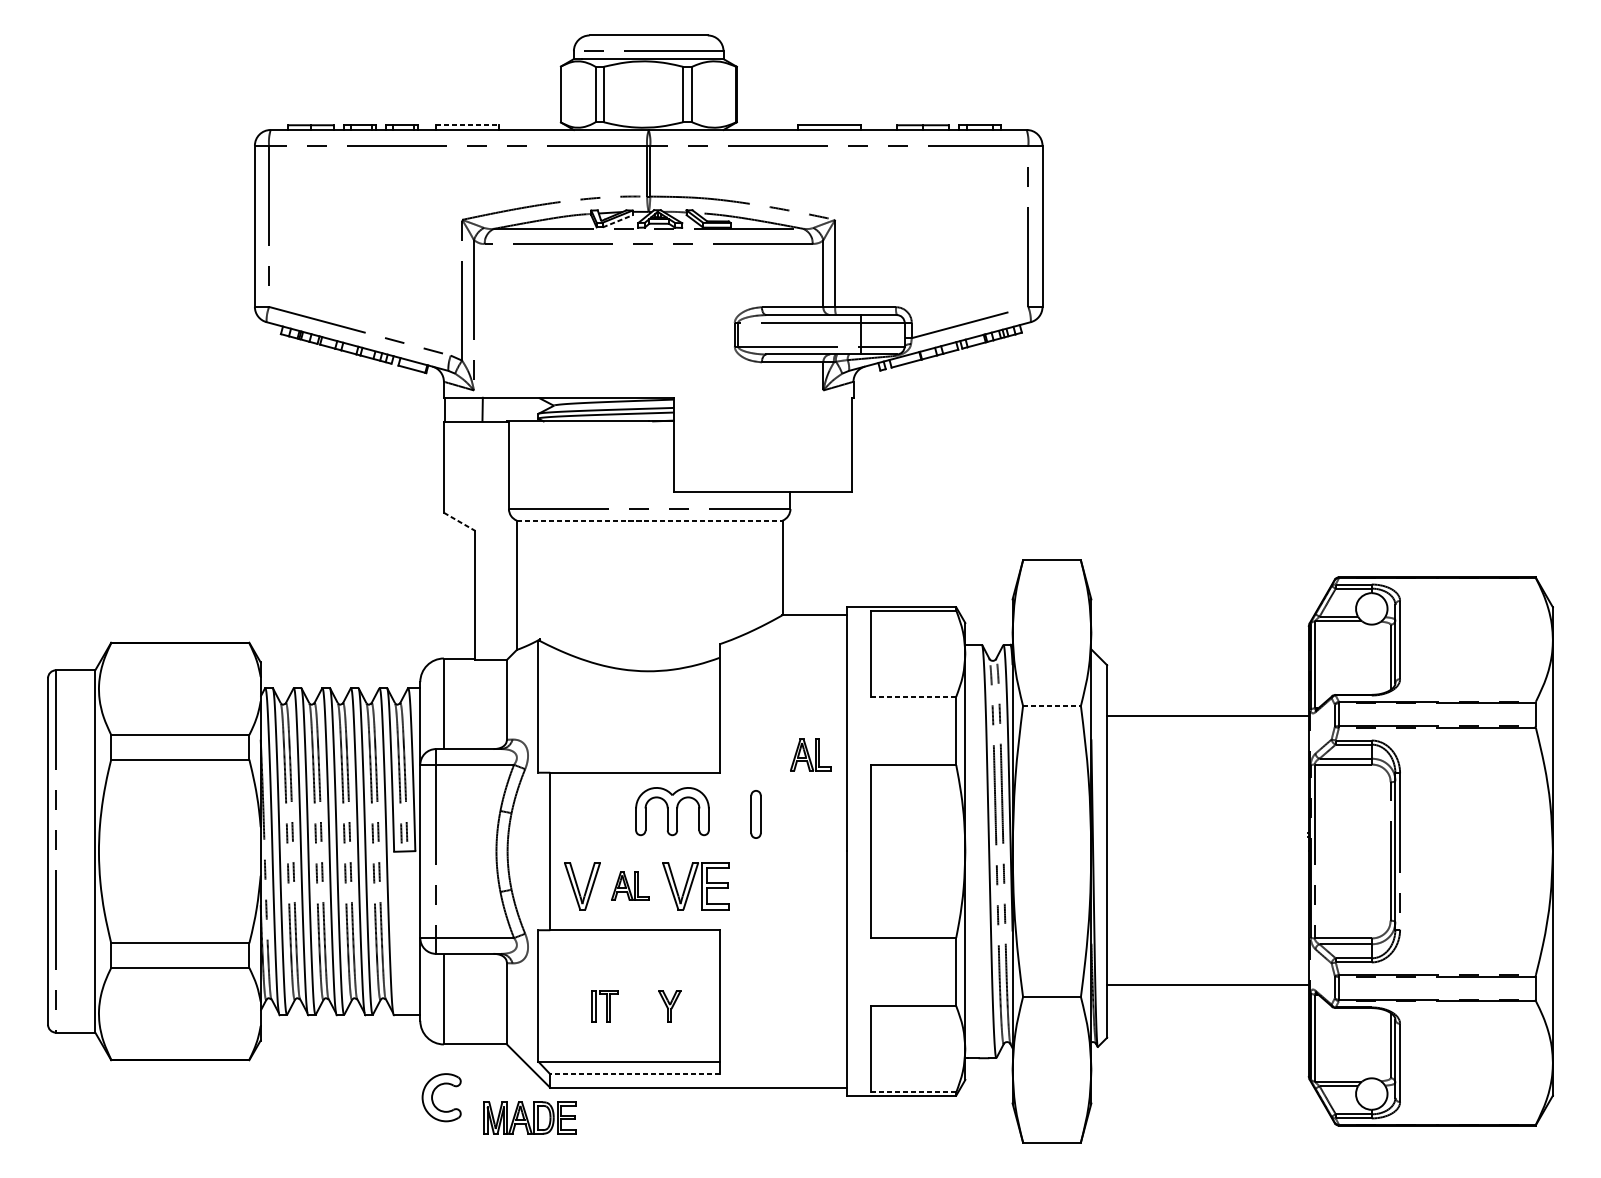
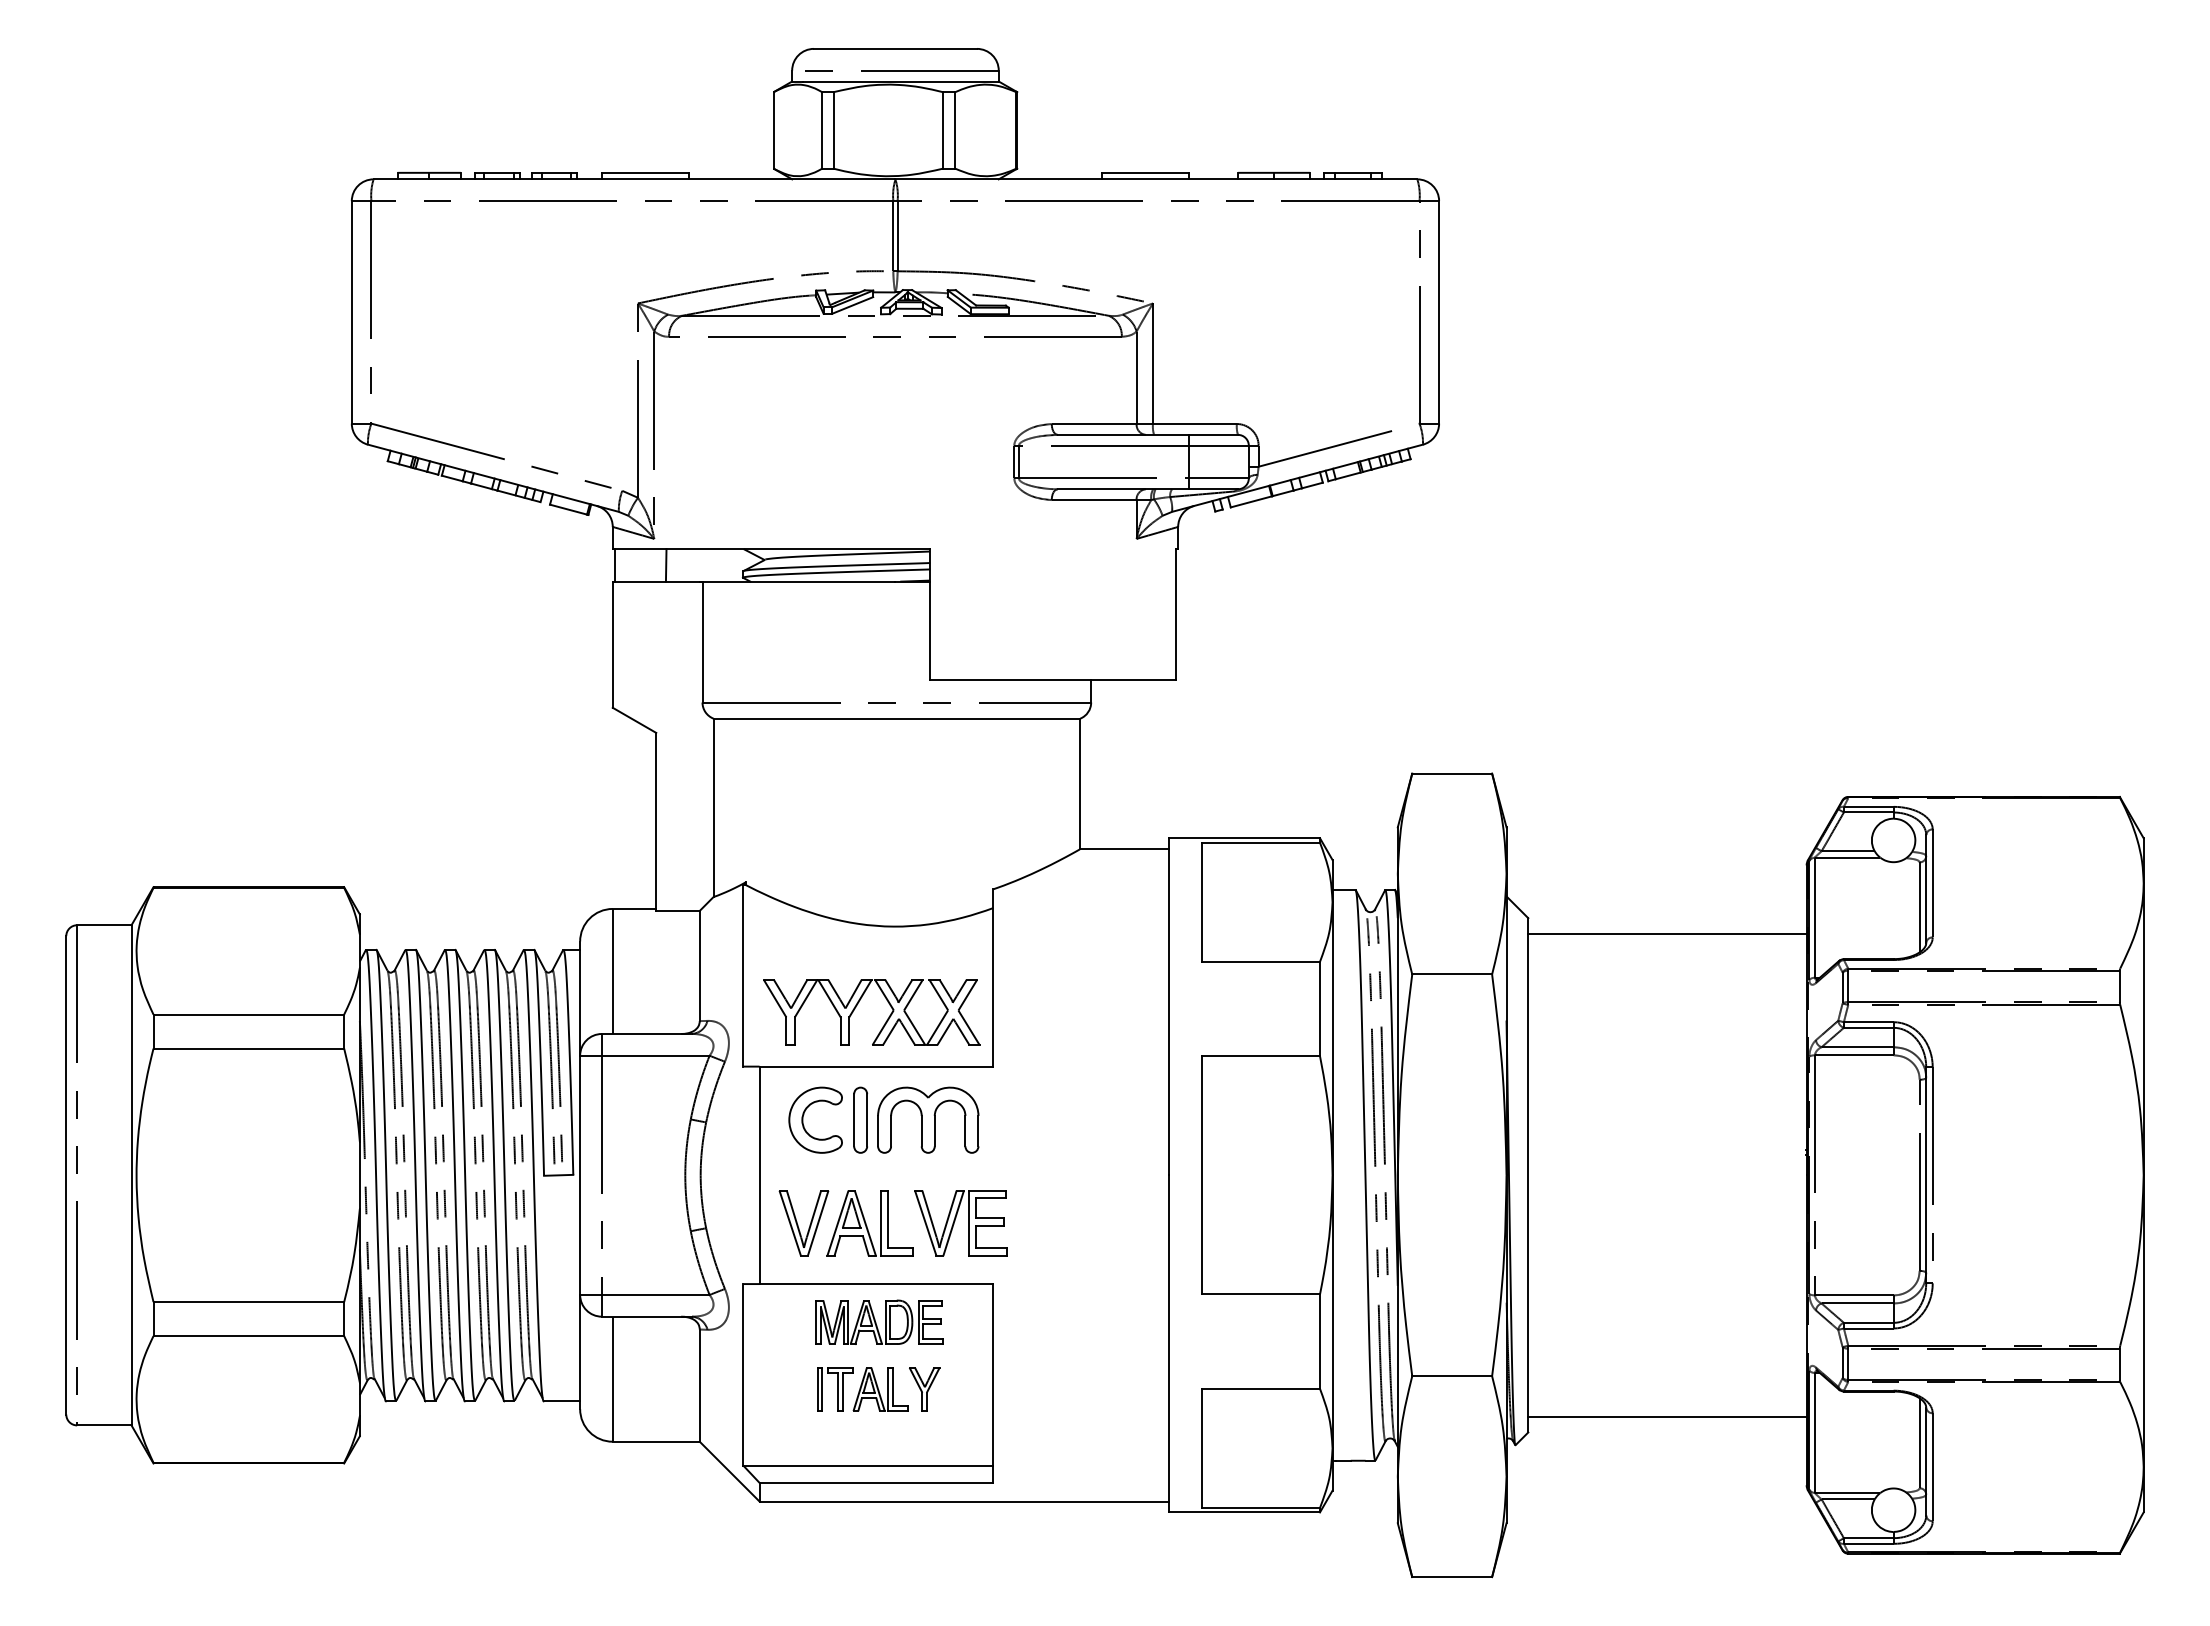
line: (467, 125) -> (645, 172), dashed -> solid
line: (618, 221) -> (853, 305), dashed -> solid
line: (650, 520) -> (897, 718), dashed -> solid
line: (459, 521) -> (634, 720), dashed -> solid
line: (913, 696) -> (1261, 961), dashed -> solid
line: (1052, 705) -> (1452, 974), dashed -> solid
line: (1207, 716) -> (1667, 933), moved
part: (621, 727) -> (858, 1004), added
part: (810, 755) -> (880, 1389), moved
part: (755, 813) -> (860, 1119), moved
part: (629, 886) -> (869, 1223), size x1.67
line: (1207, 984) -> (1667, 1416), moved
line: (634, 1073) -> (876, 1482), dashed -> solid
line: (913, 1092) -> (1261, 1507), dashed -> solid
part: (432, 1097) -> (803, 1119), moved
part: (529, 1117) -> (879, 1321), moved

